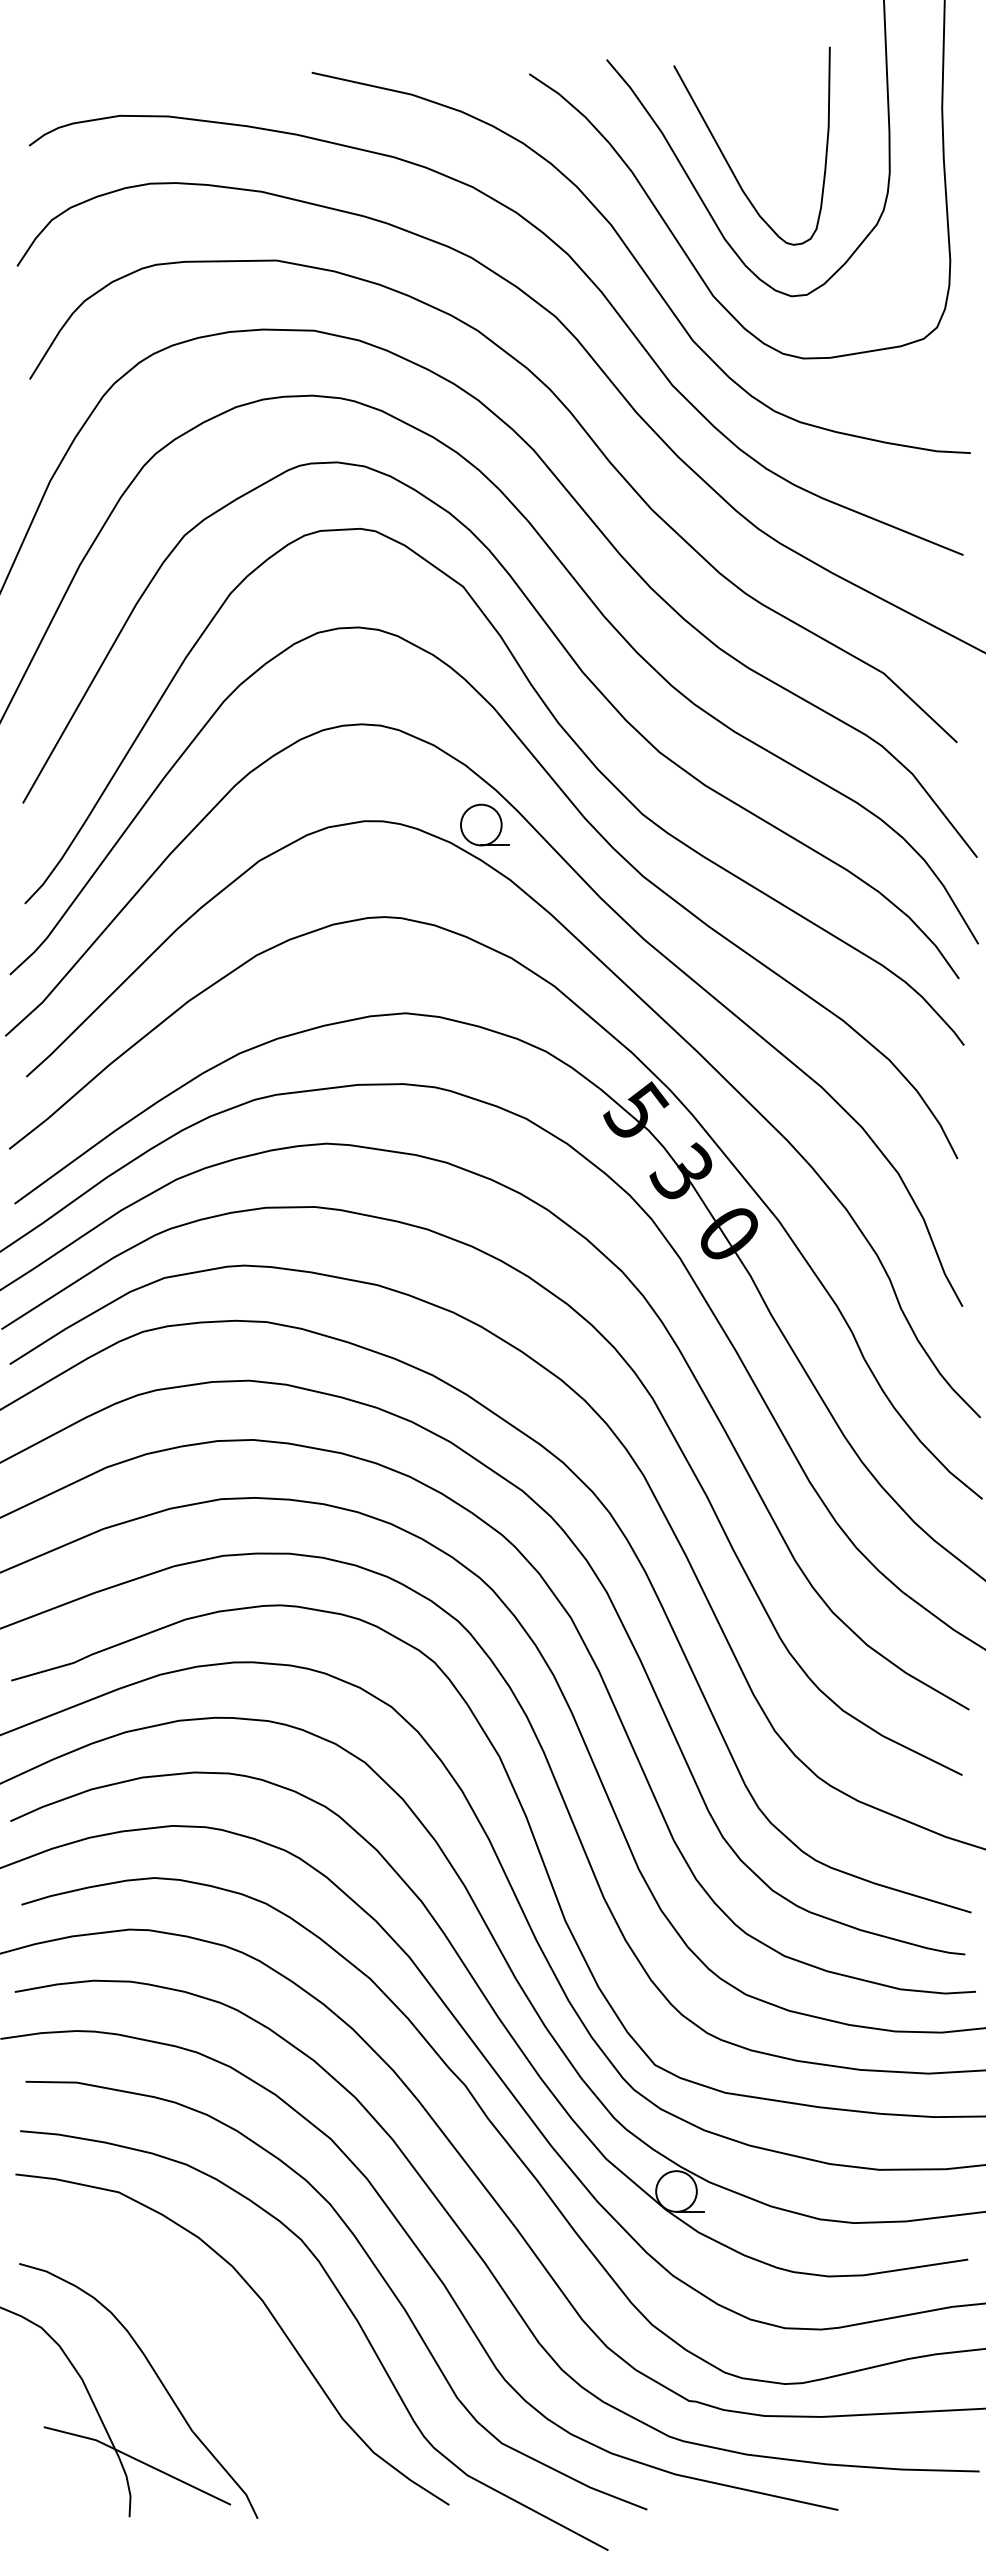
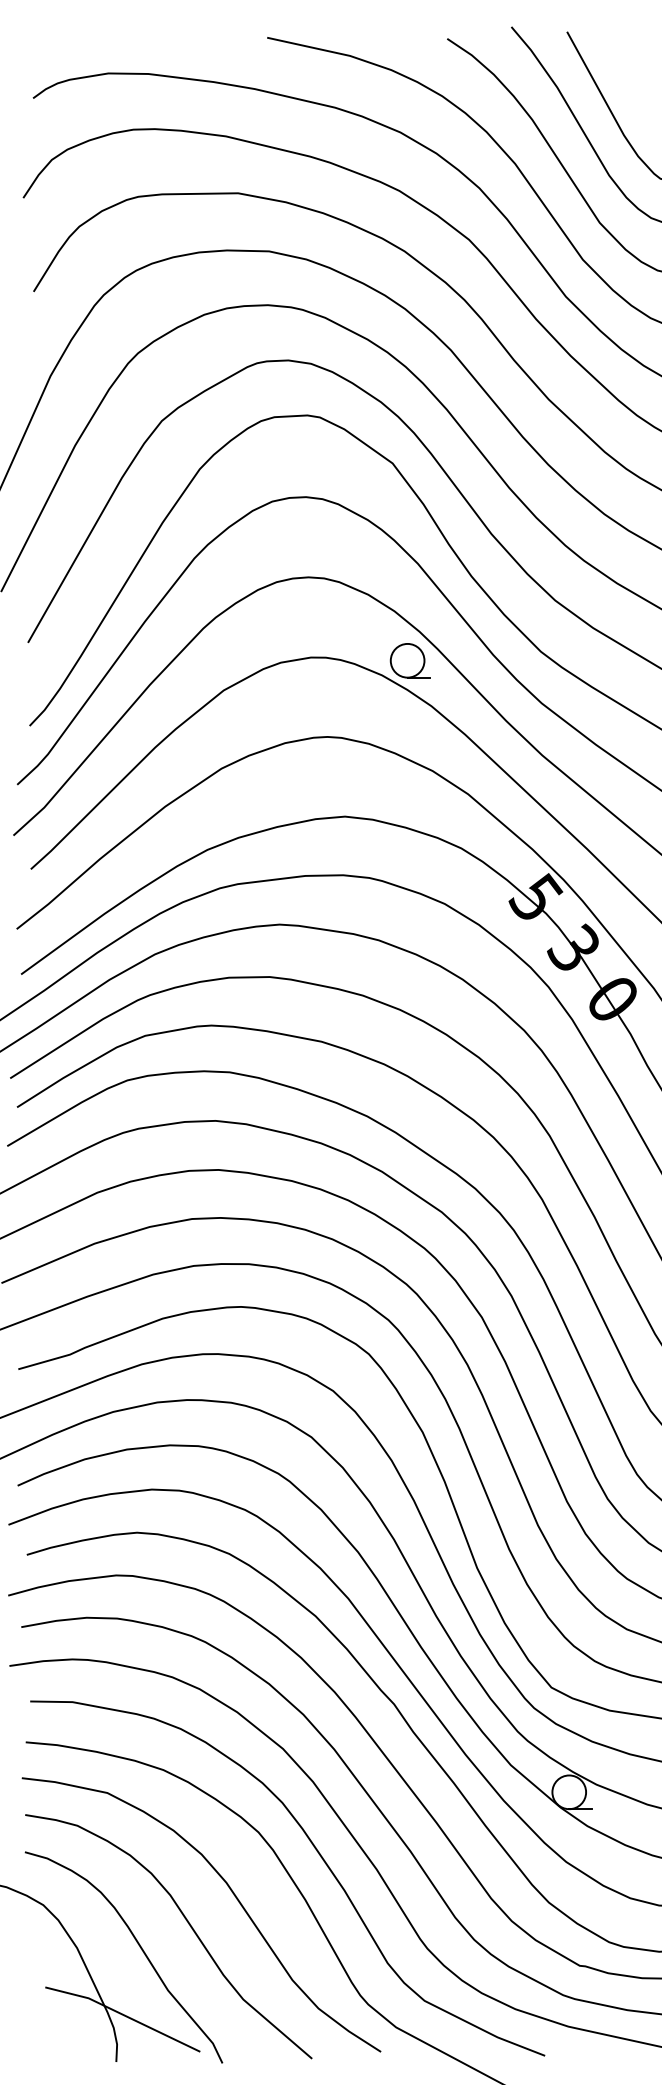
curve: (216, 2350) -> (188, 1923), added

